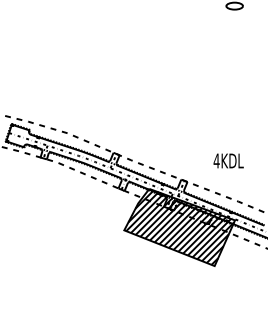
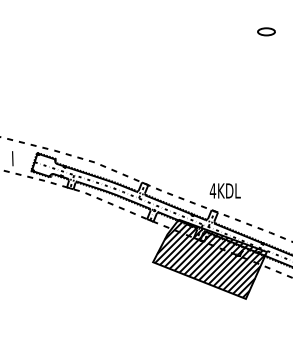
text: (227, 160) -> (224, 190), moved

